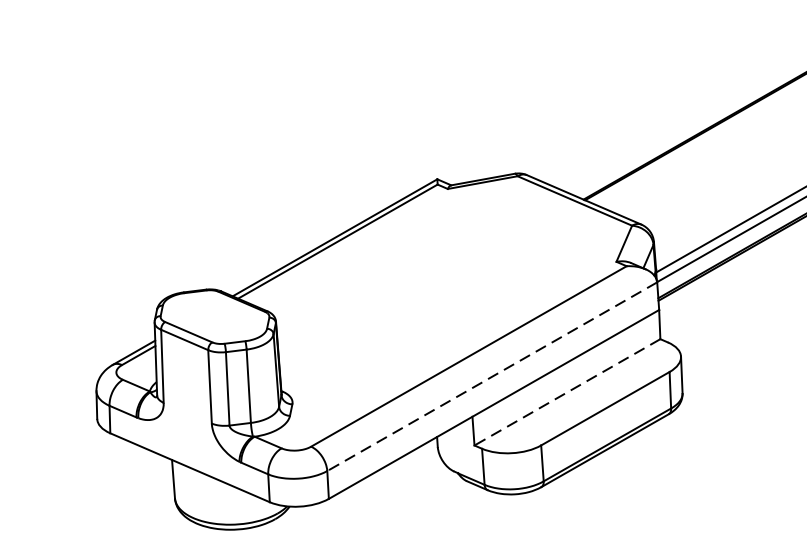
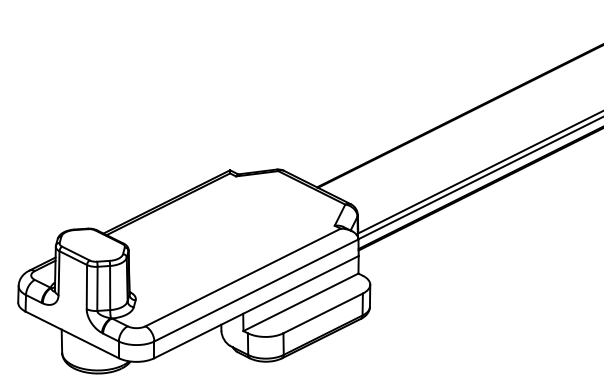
line: (490, 376) -> (255, 290), dashed -> solid
line: (566, 392) -> (300, 302), dashed -> solid

